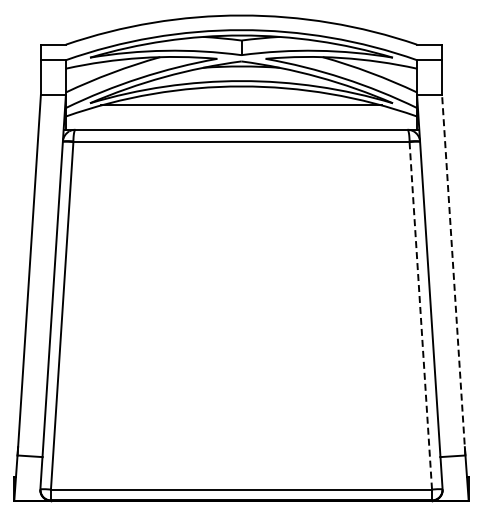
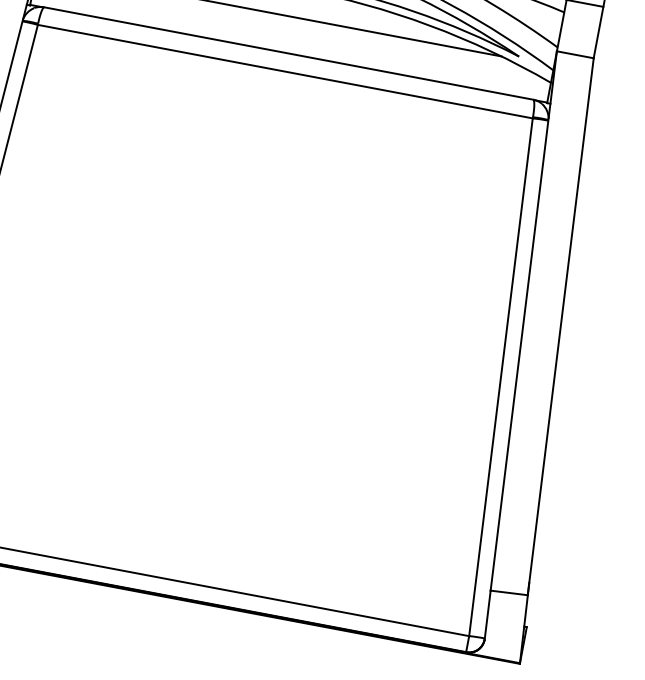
line: (453, 275) -> (560, 326), dashed -> solid
line: (420, 315) -> (500, 376), dashed -> solid

